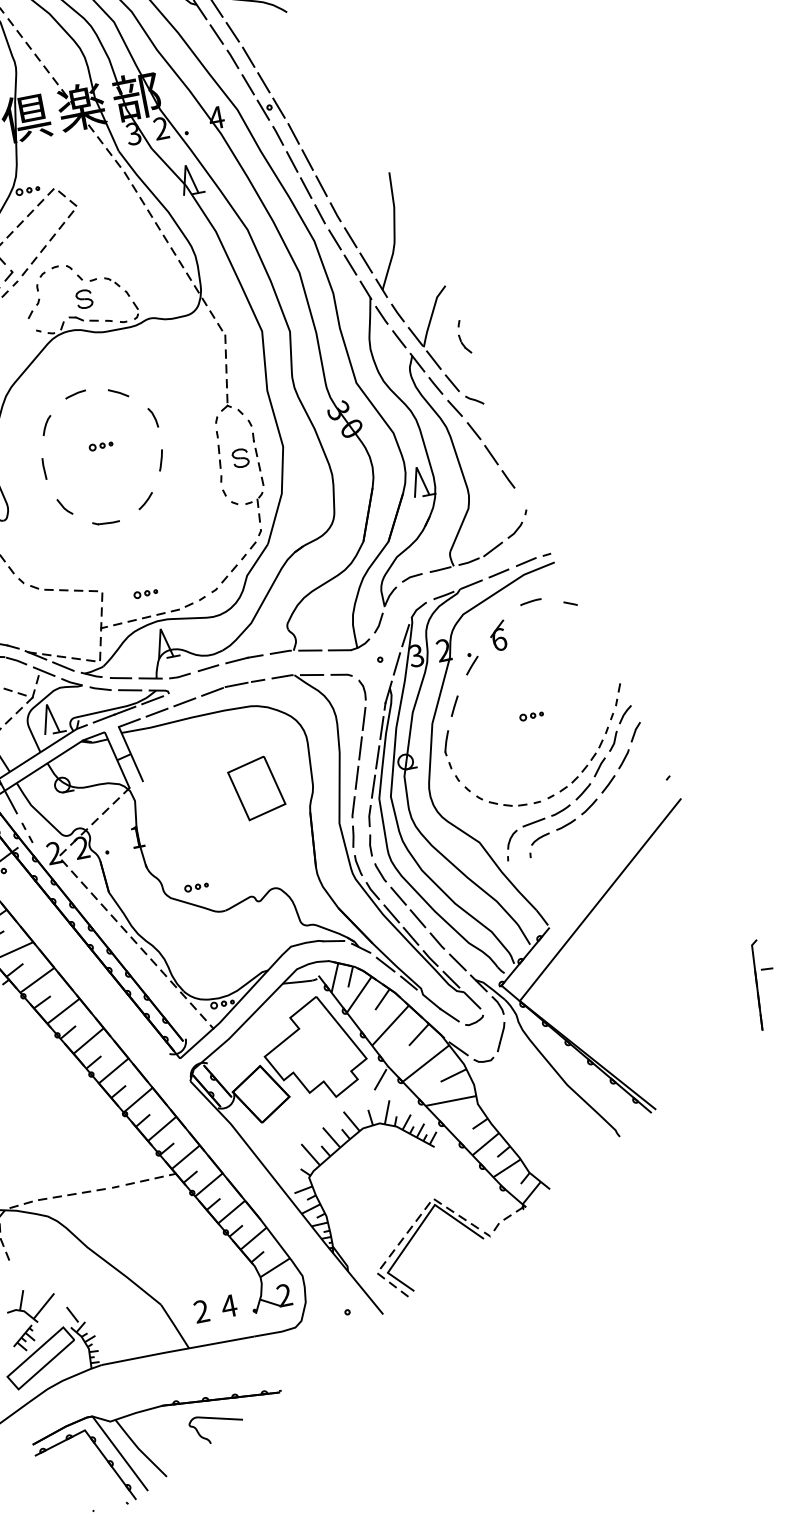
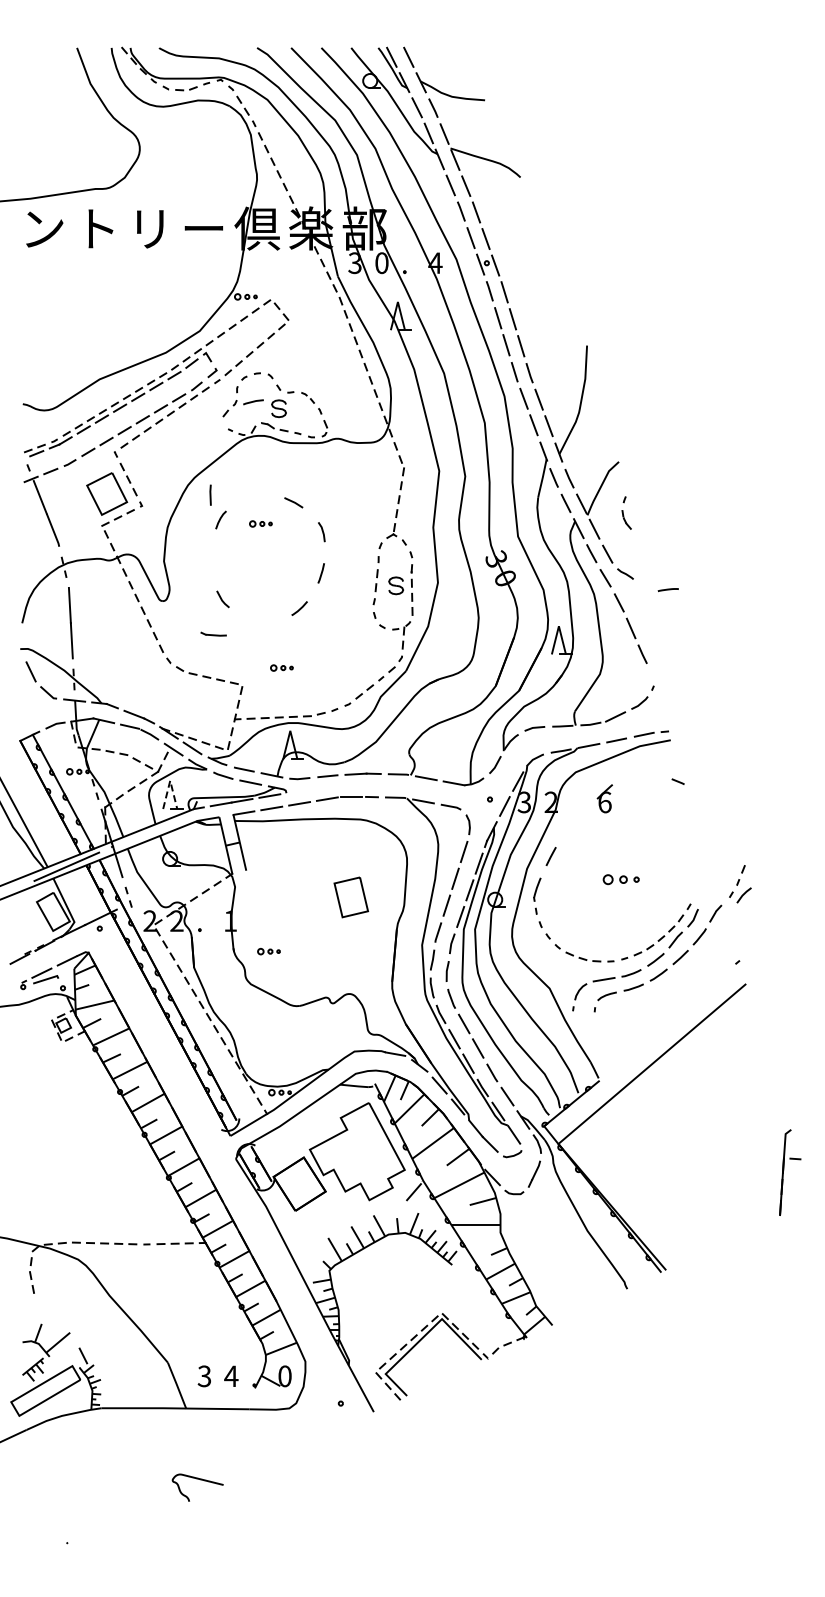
text: (160, 128) -> (381, 263), 2 -> 0
line: (75, 394) -> (253, 402), moved
part: (100, 445) -> (260, 523), moved
line: (44, 468) -> (210, 494), moved
part: (105, 521) -> (213, 633), moved
part: (145, 593) -> (281, 667), moved
line: (529, 601) -> (667, 589), moved
part: (471, 663) -> (574, 819), removed
line: (47, 704) -> (170, 780), solid -> dashed
part: (619, 704) -> (740, 884), moved
part: (531, 715) -> (621, 879), size x1.6
part: (257, 788) -> (351, 897), size x0.7
part: (196, 887) -> (268, 951), moved
text: (284, 1295) -> (284, 1376), 2 -> 0
text: (201, 1311) -> (204, 1376), 2 -> 3
part: (151, 1459) -> (130, 1505), removed

